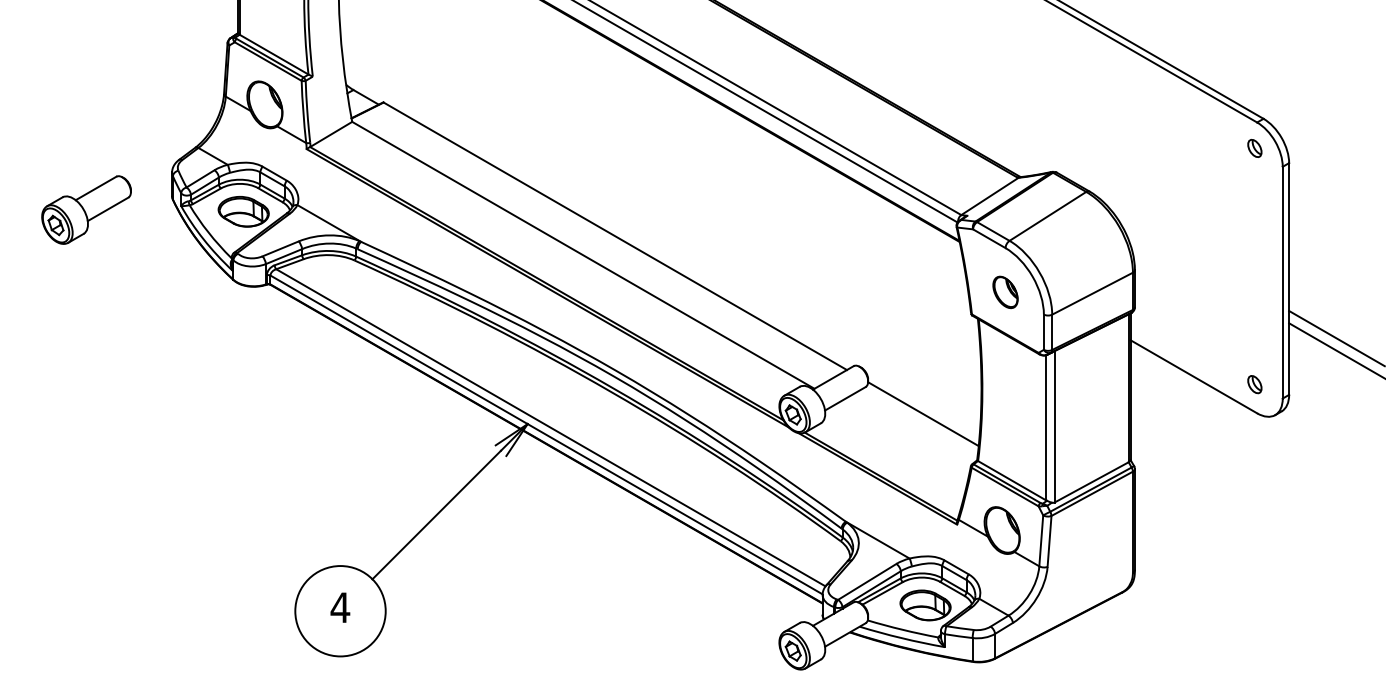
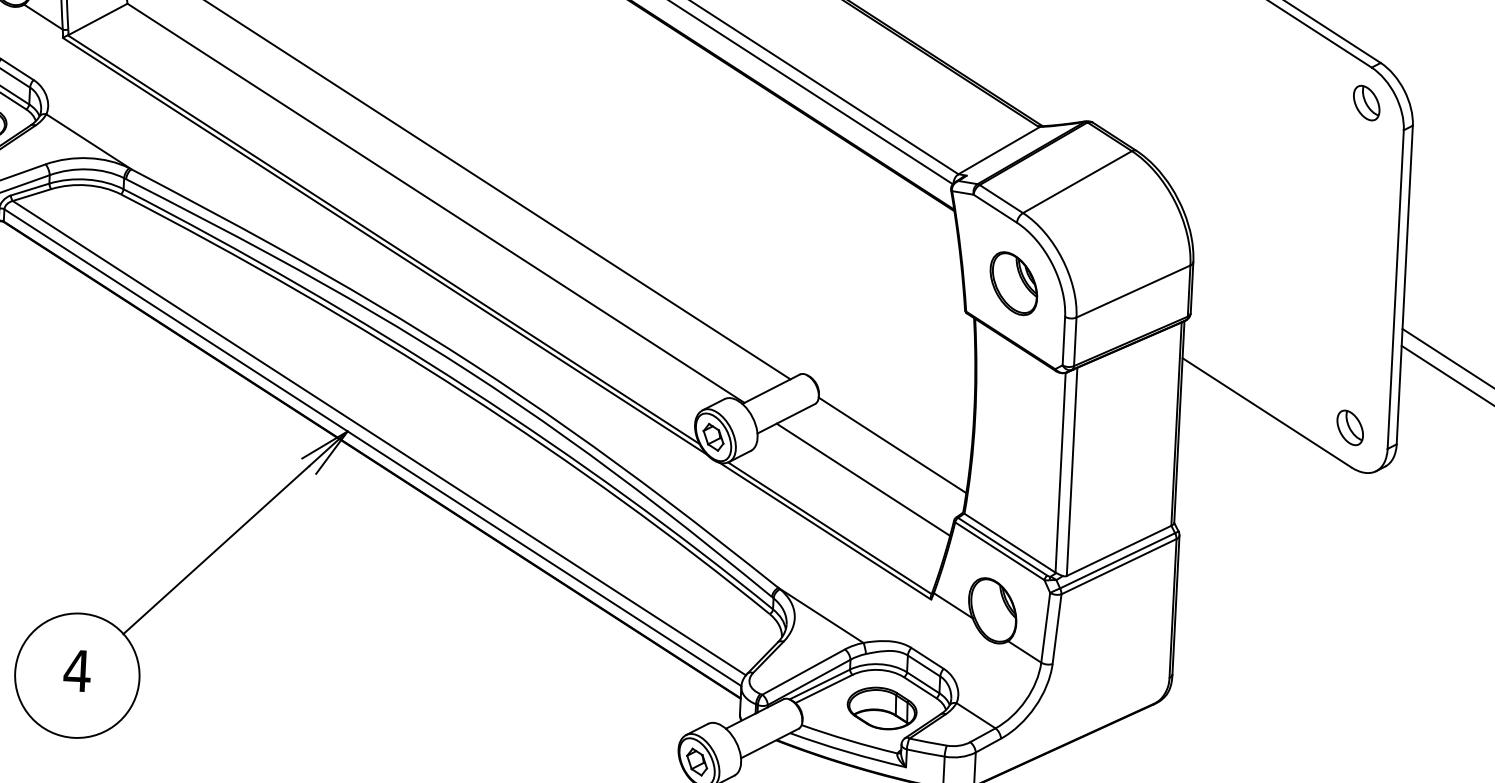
part: (1254, 148) -> (1366, 103), size x1.43
part: (1005, 292) -> (1013, 283), size x1.43
part: (1254, 384) -> (1349, 427), size x1.43
line: (903, 439) -> (863, 478), added

